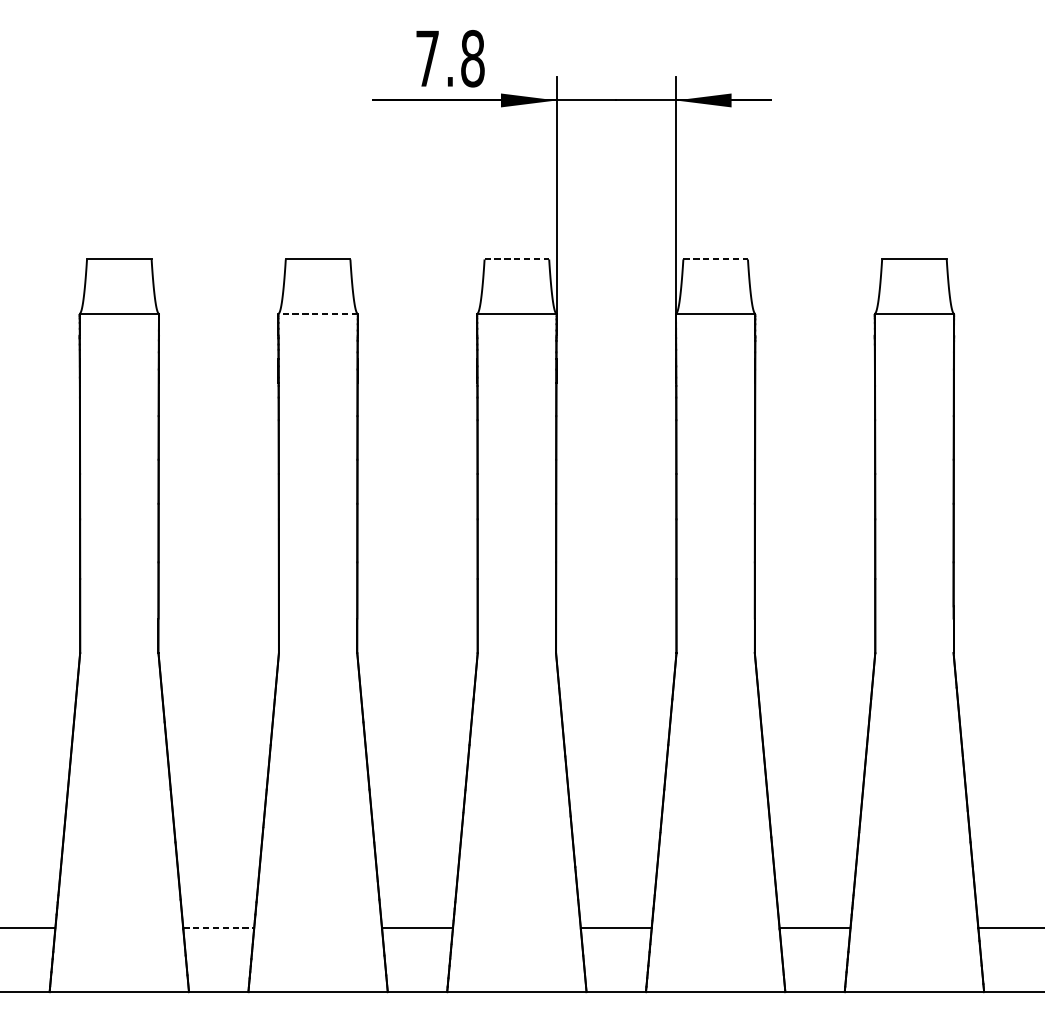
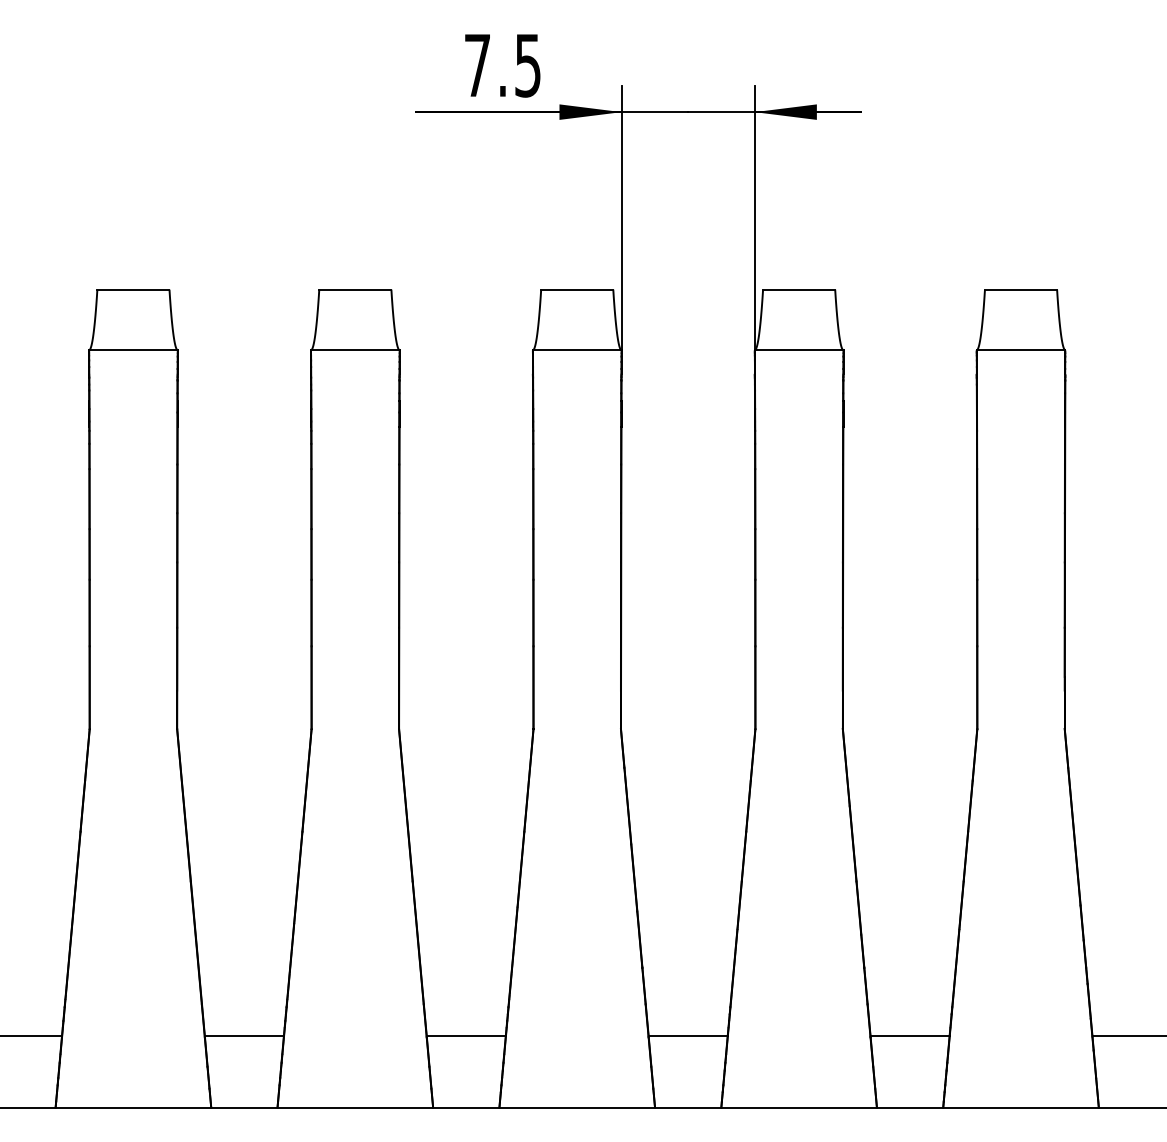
text: (473, 58) -> (528, 65), 7.8 -> 7.5
line: (517, 259) -> (577, 289), dashed -> solid
line: (715, 259) -> (799, 289), dashed -> solid
line: (317, 313) -> (354, 350), dashed -> solid
line: (218, 928) -> (244, 1036), dashed -> solid

